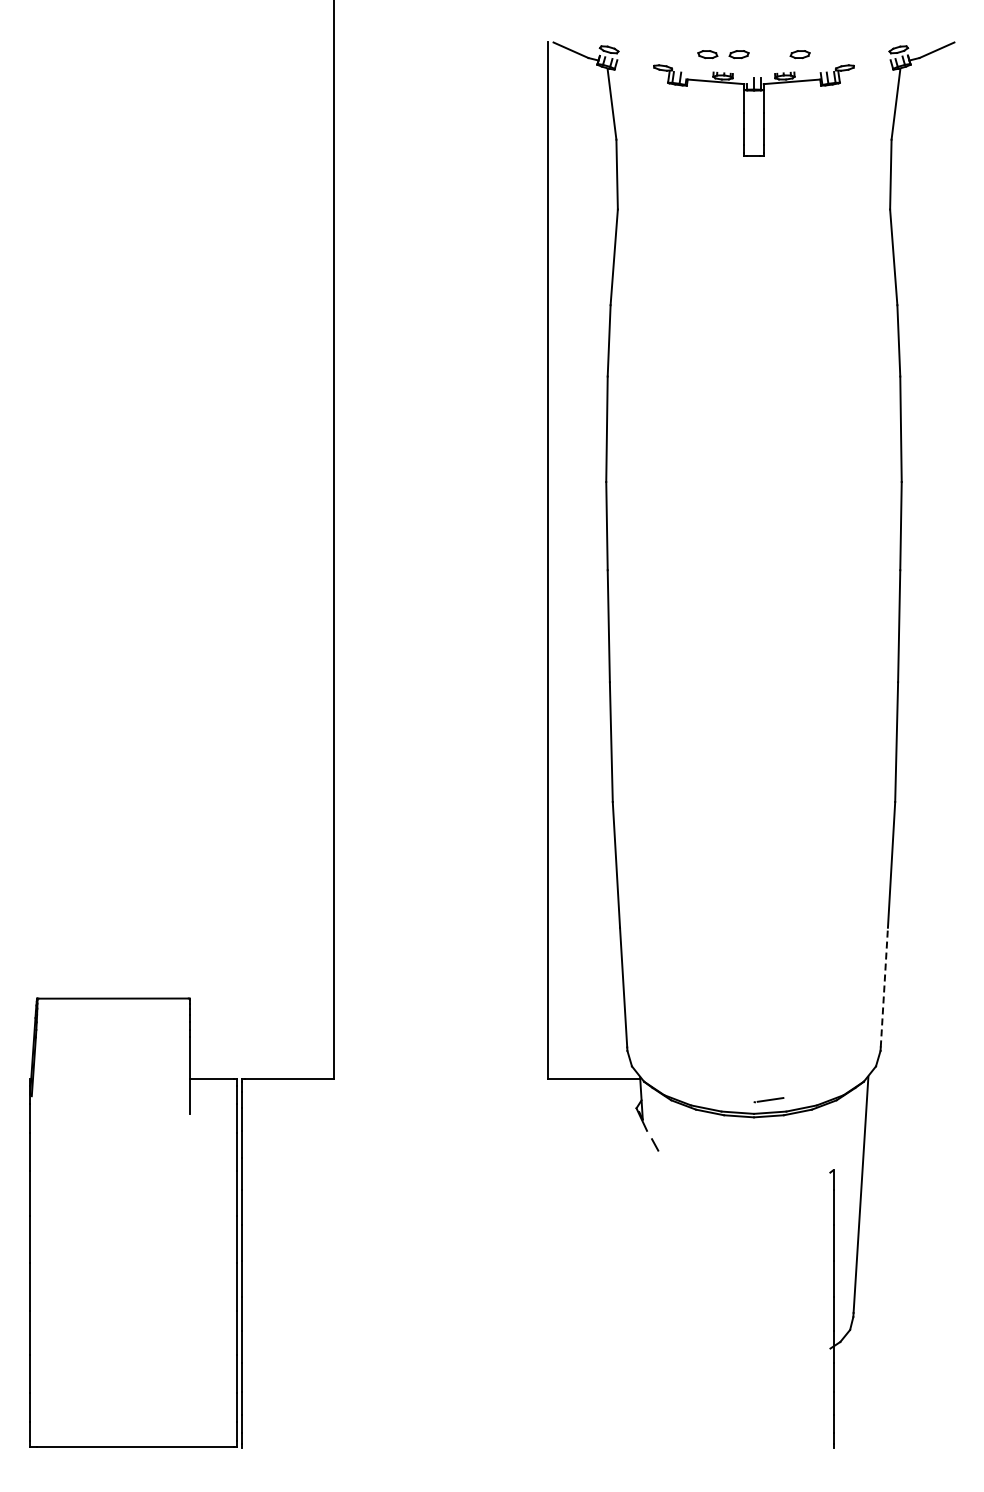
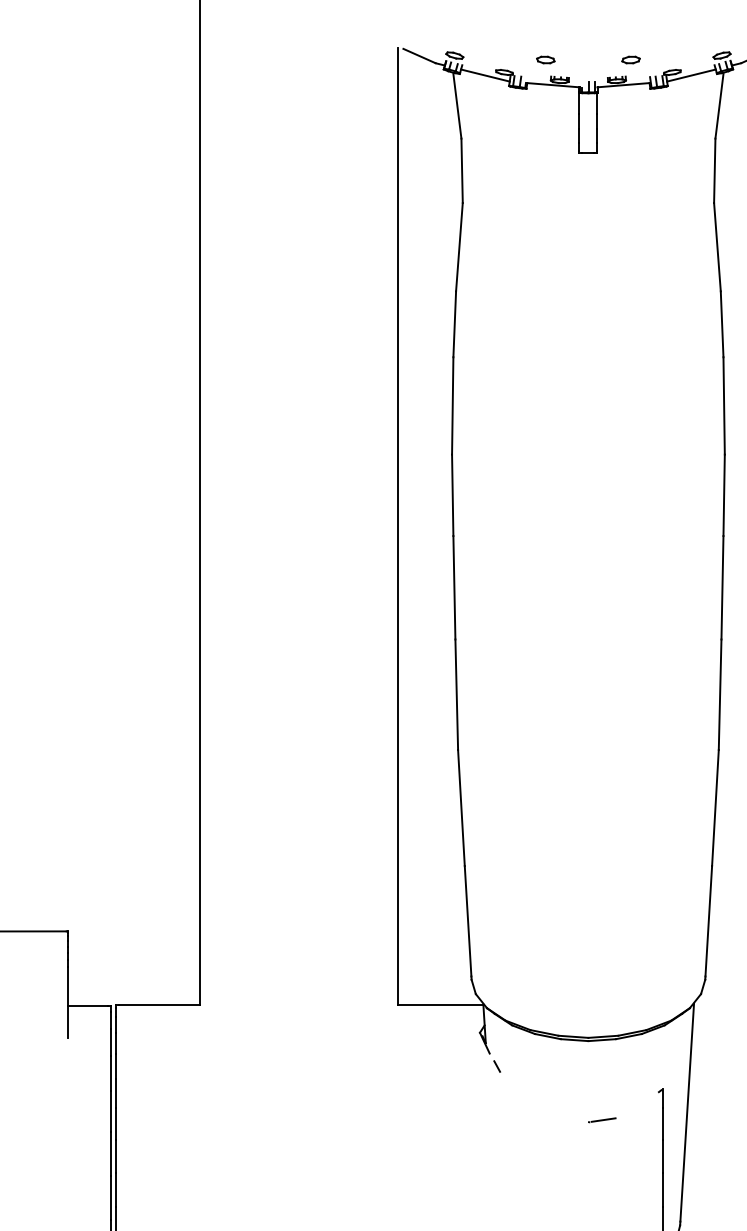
part: (738, 54) -> (574, 59), removed
line: (642, 70) -> (485, 74), added
line: (865, 70) -> (691, 74), added
line: (884, 987) -> (708, 921), dashed -> solid
line: (768, 1100) -> (601, 1120), moved

